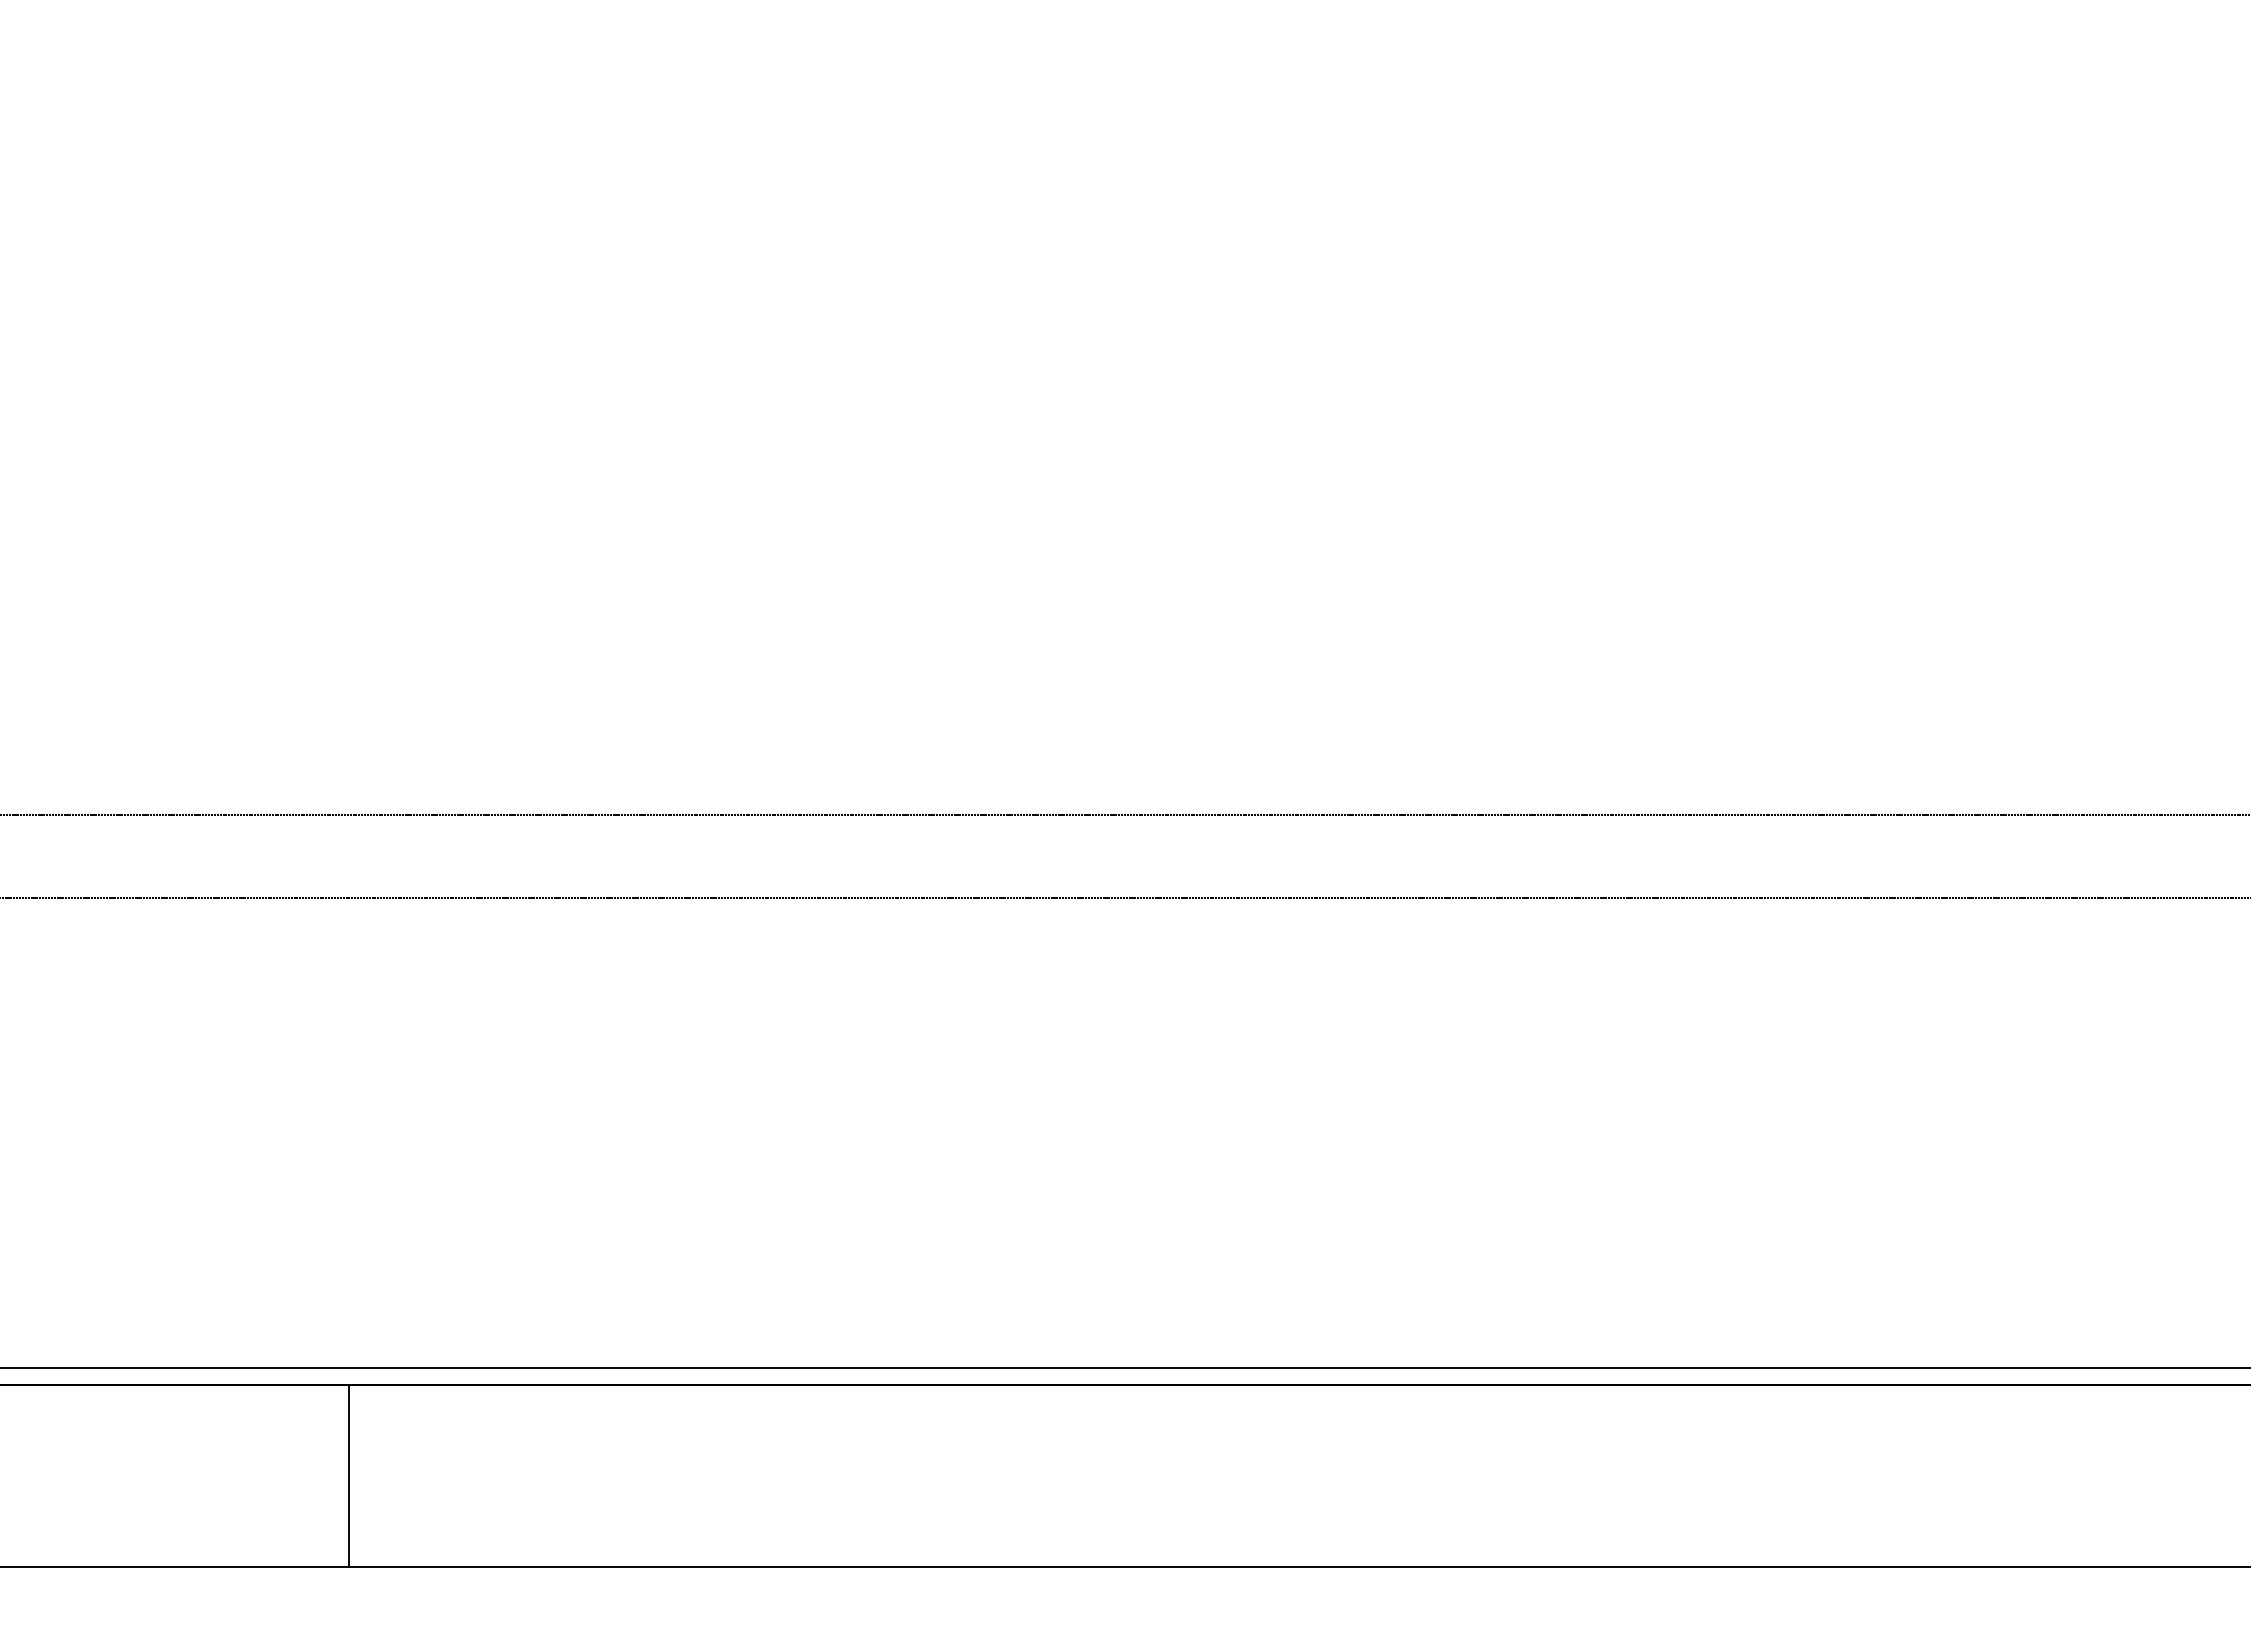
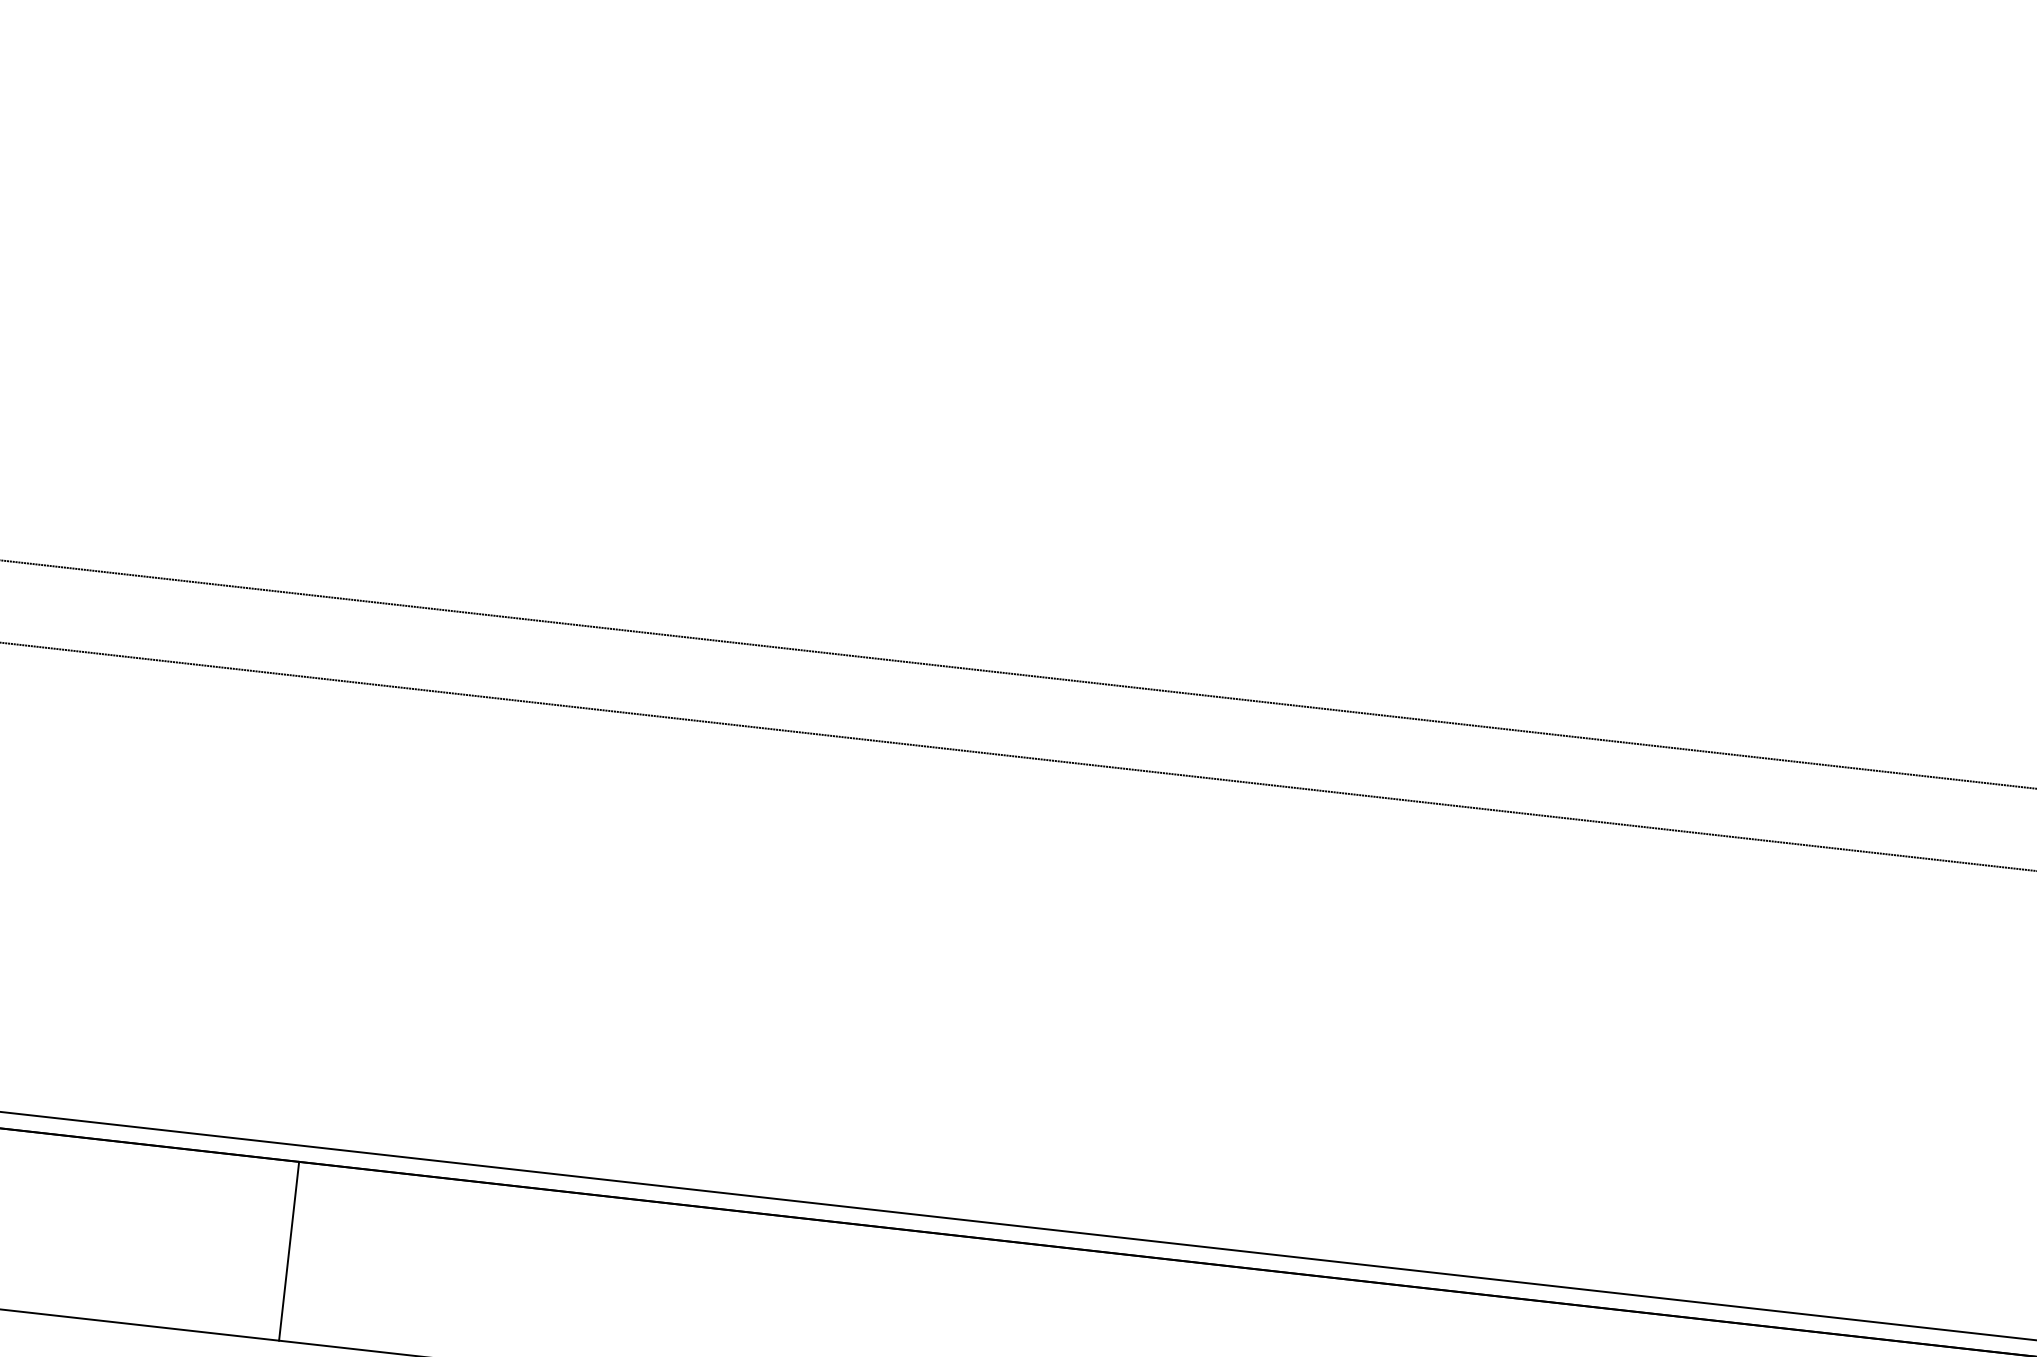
line: (348, 1475) -> (289, 1250), moved

